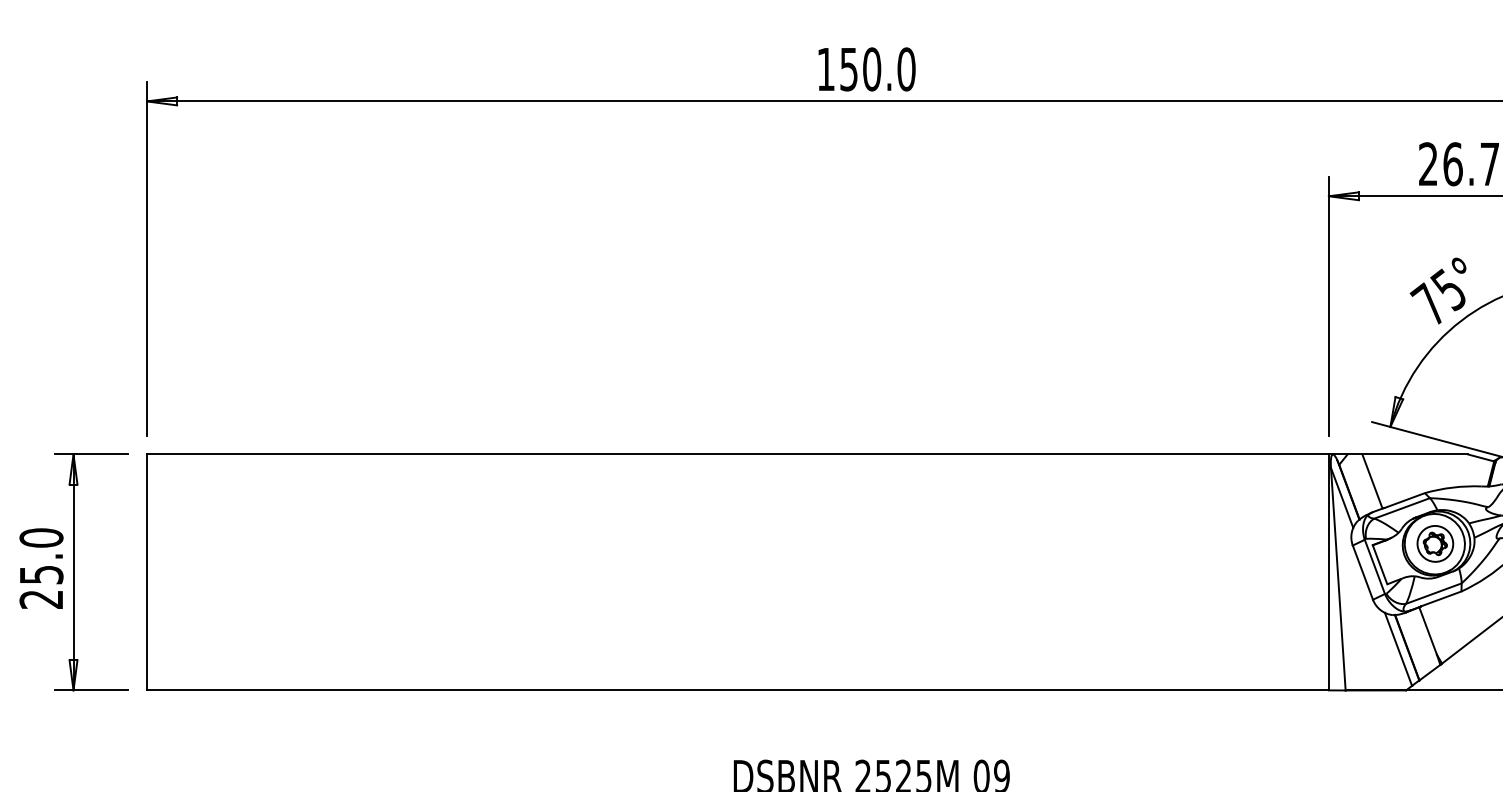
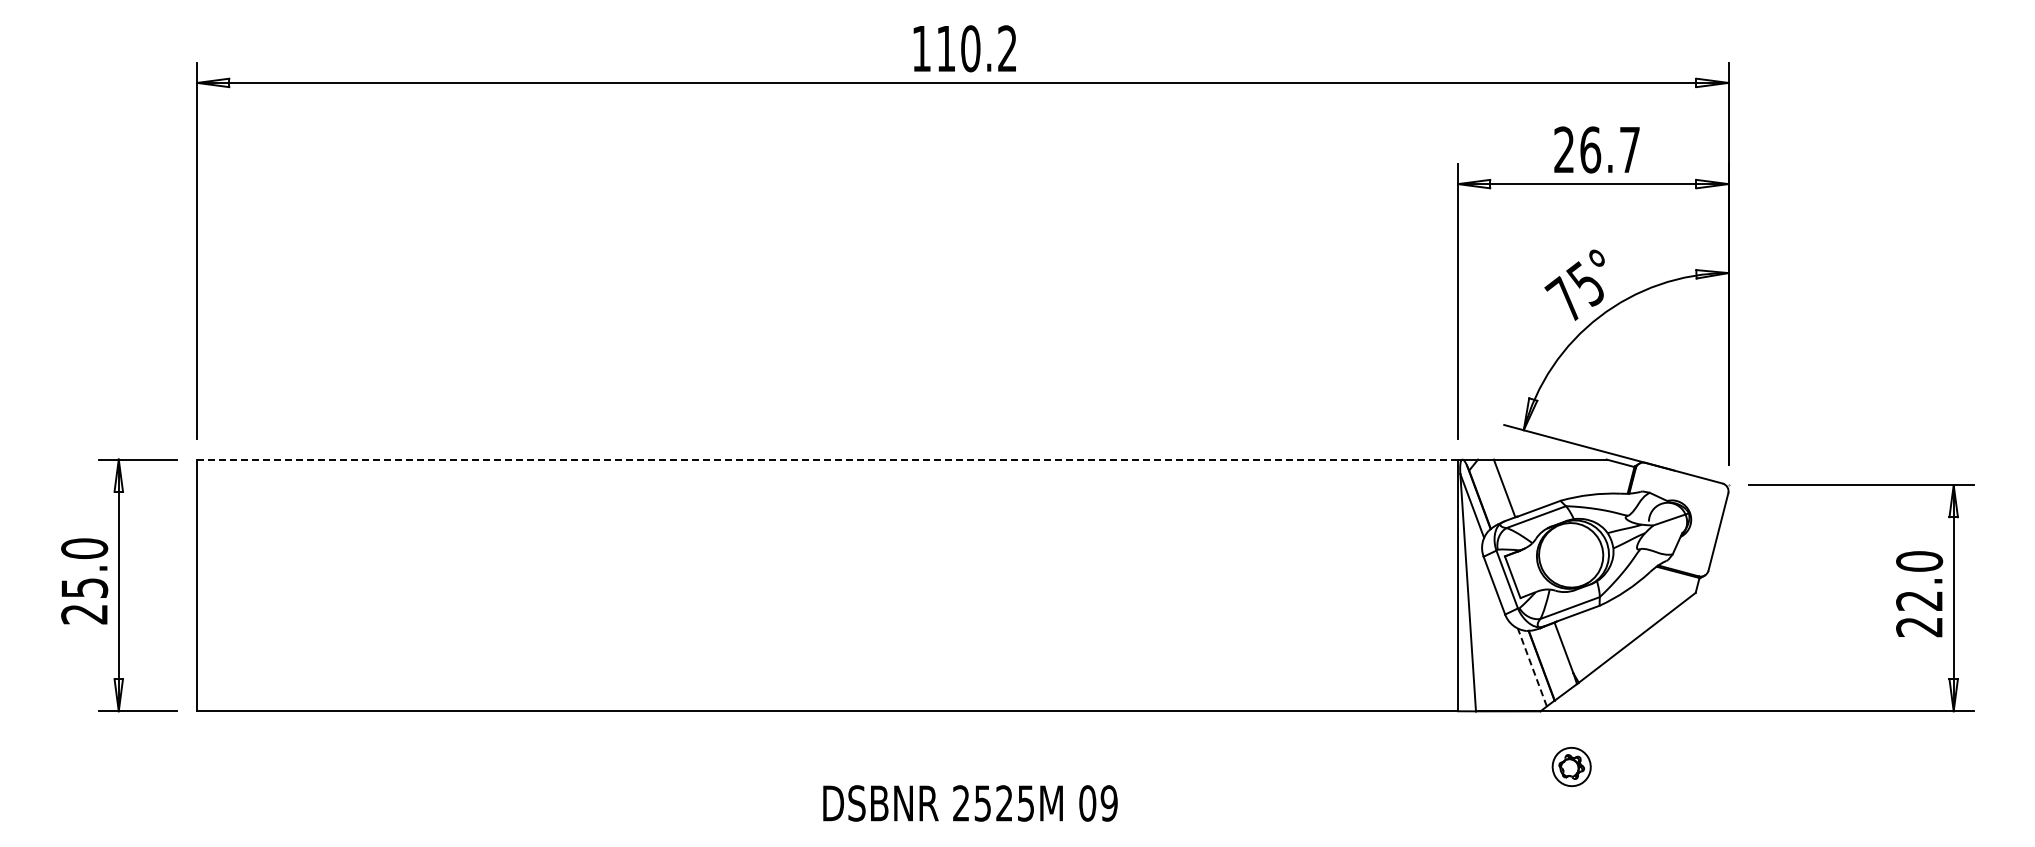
text: (878, 69) -> (977, 48), 150.0 -> 110.2
line: (737, 454) -> (827, 459), solid -> dashed
part: (1435, 543) -> (1571, 766), moved
line: (1398, 649) -> (1532, 667), solid -> dashed

